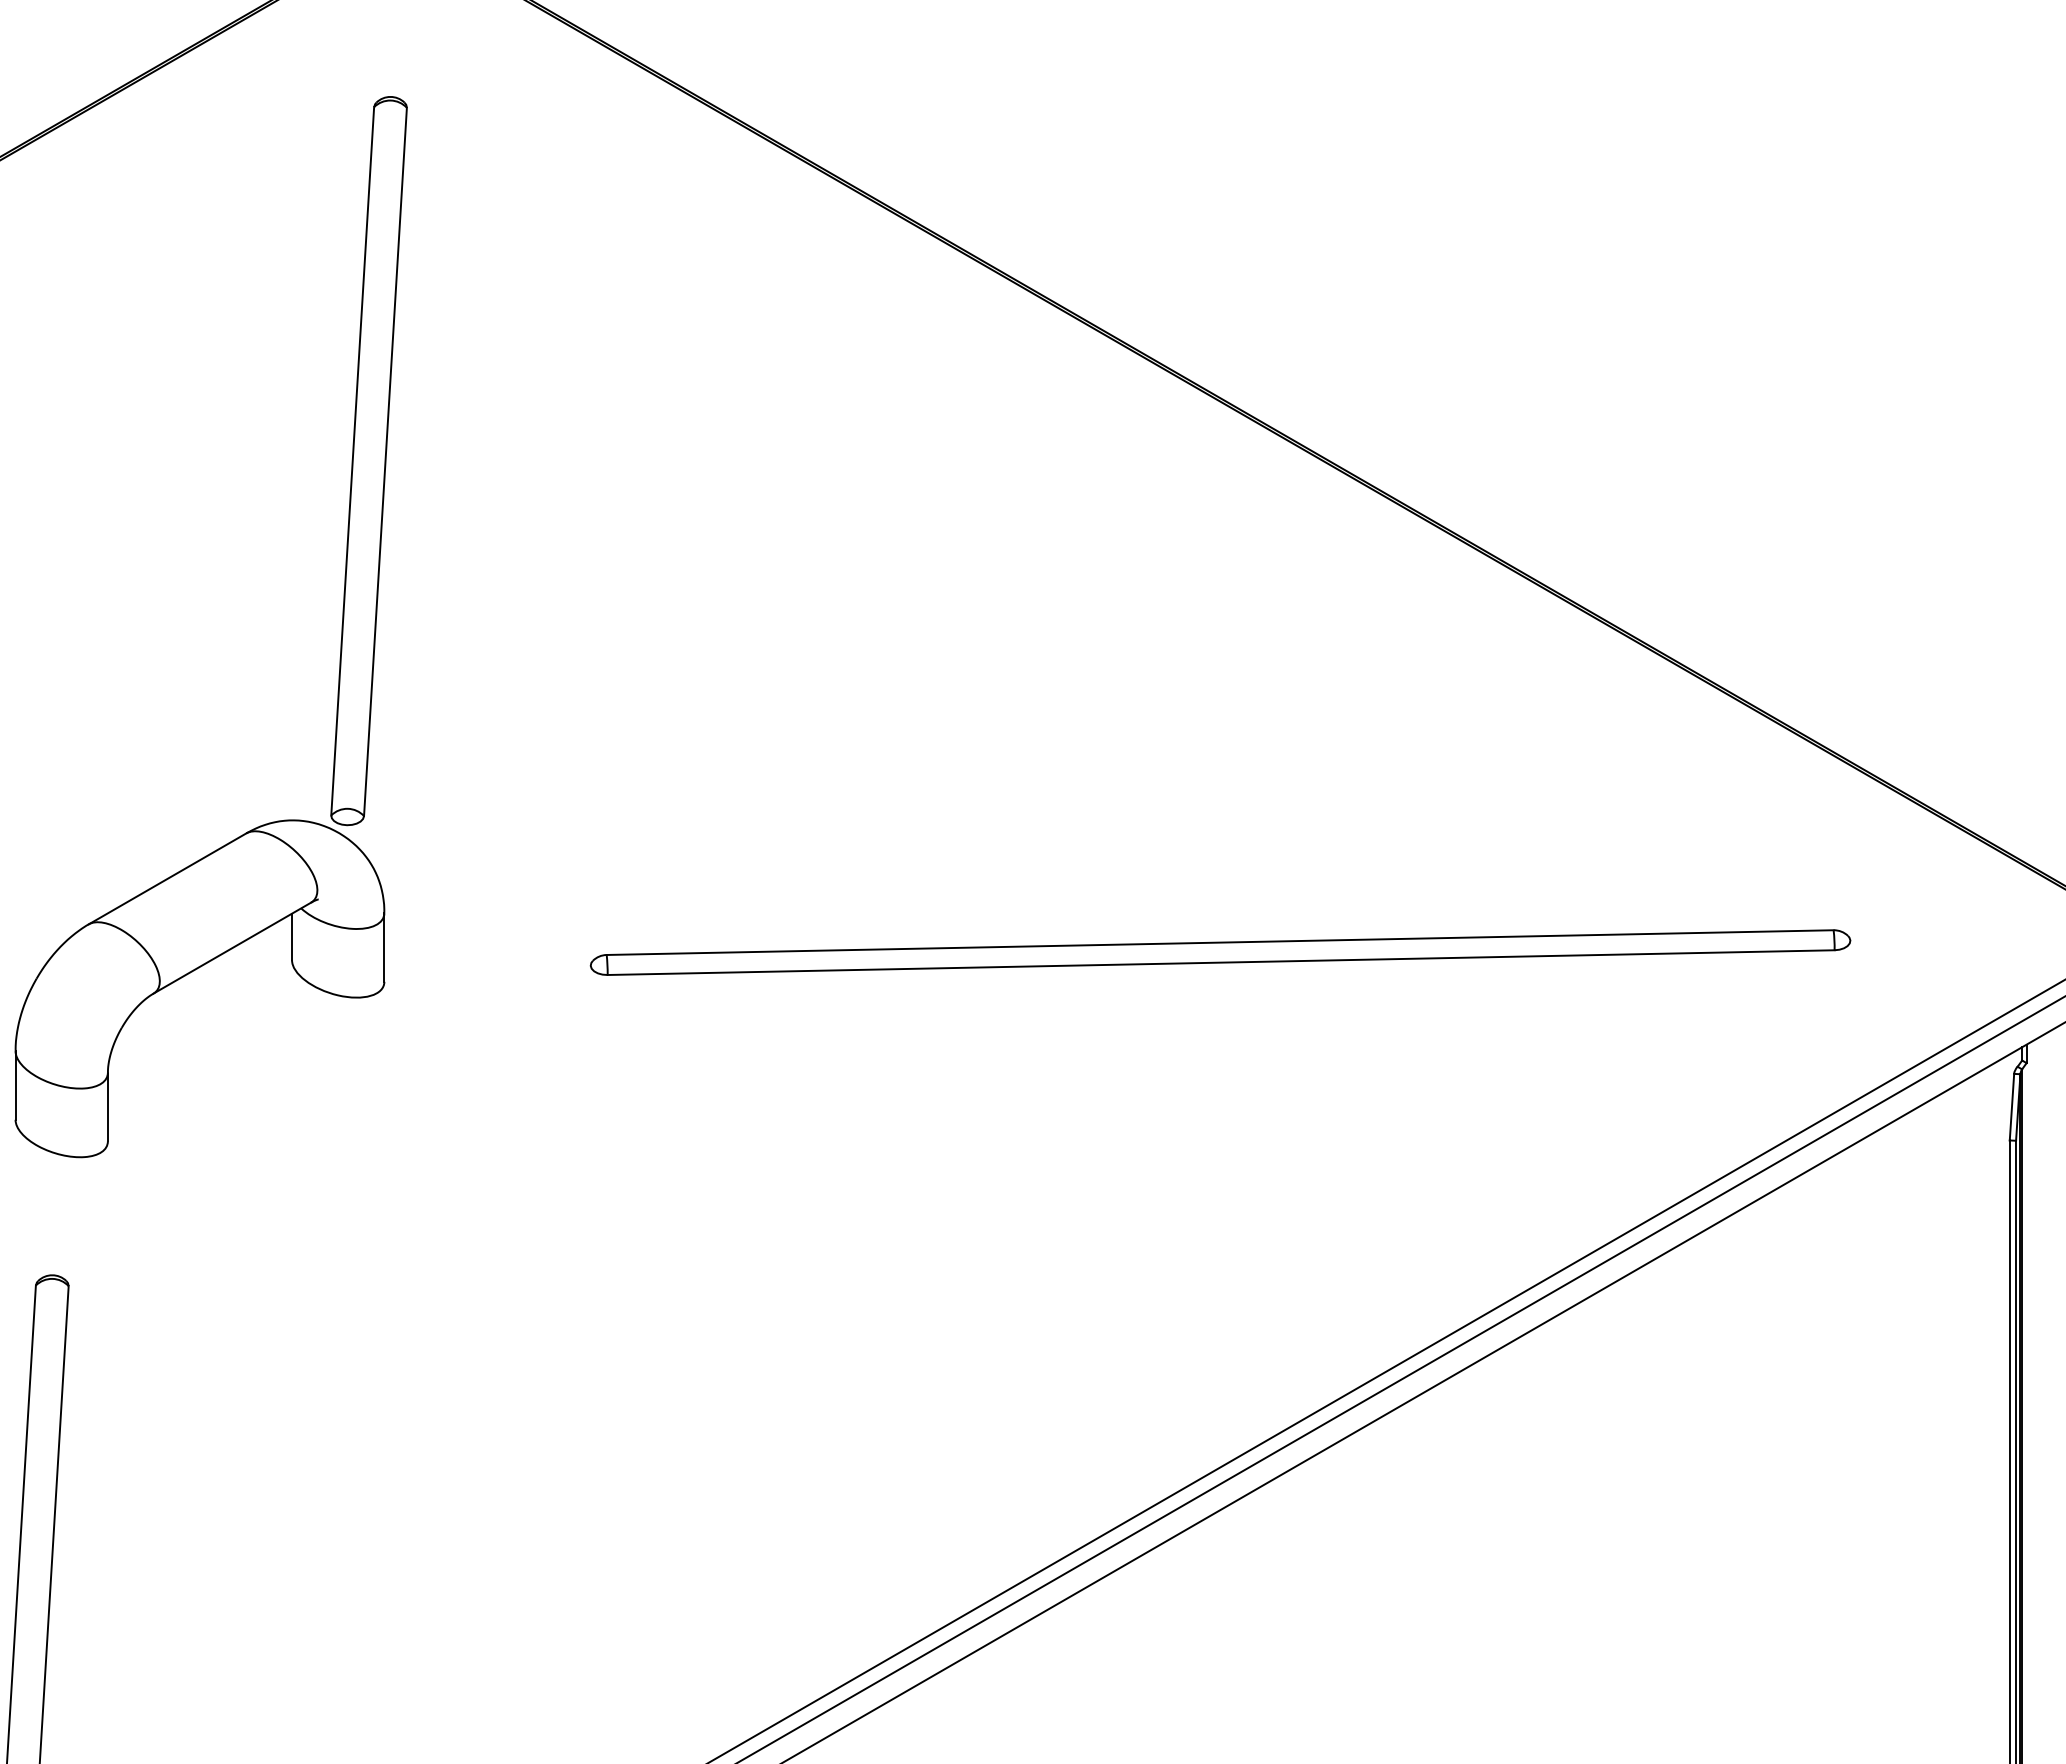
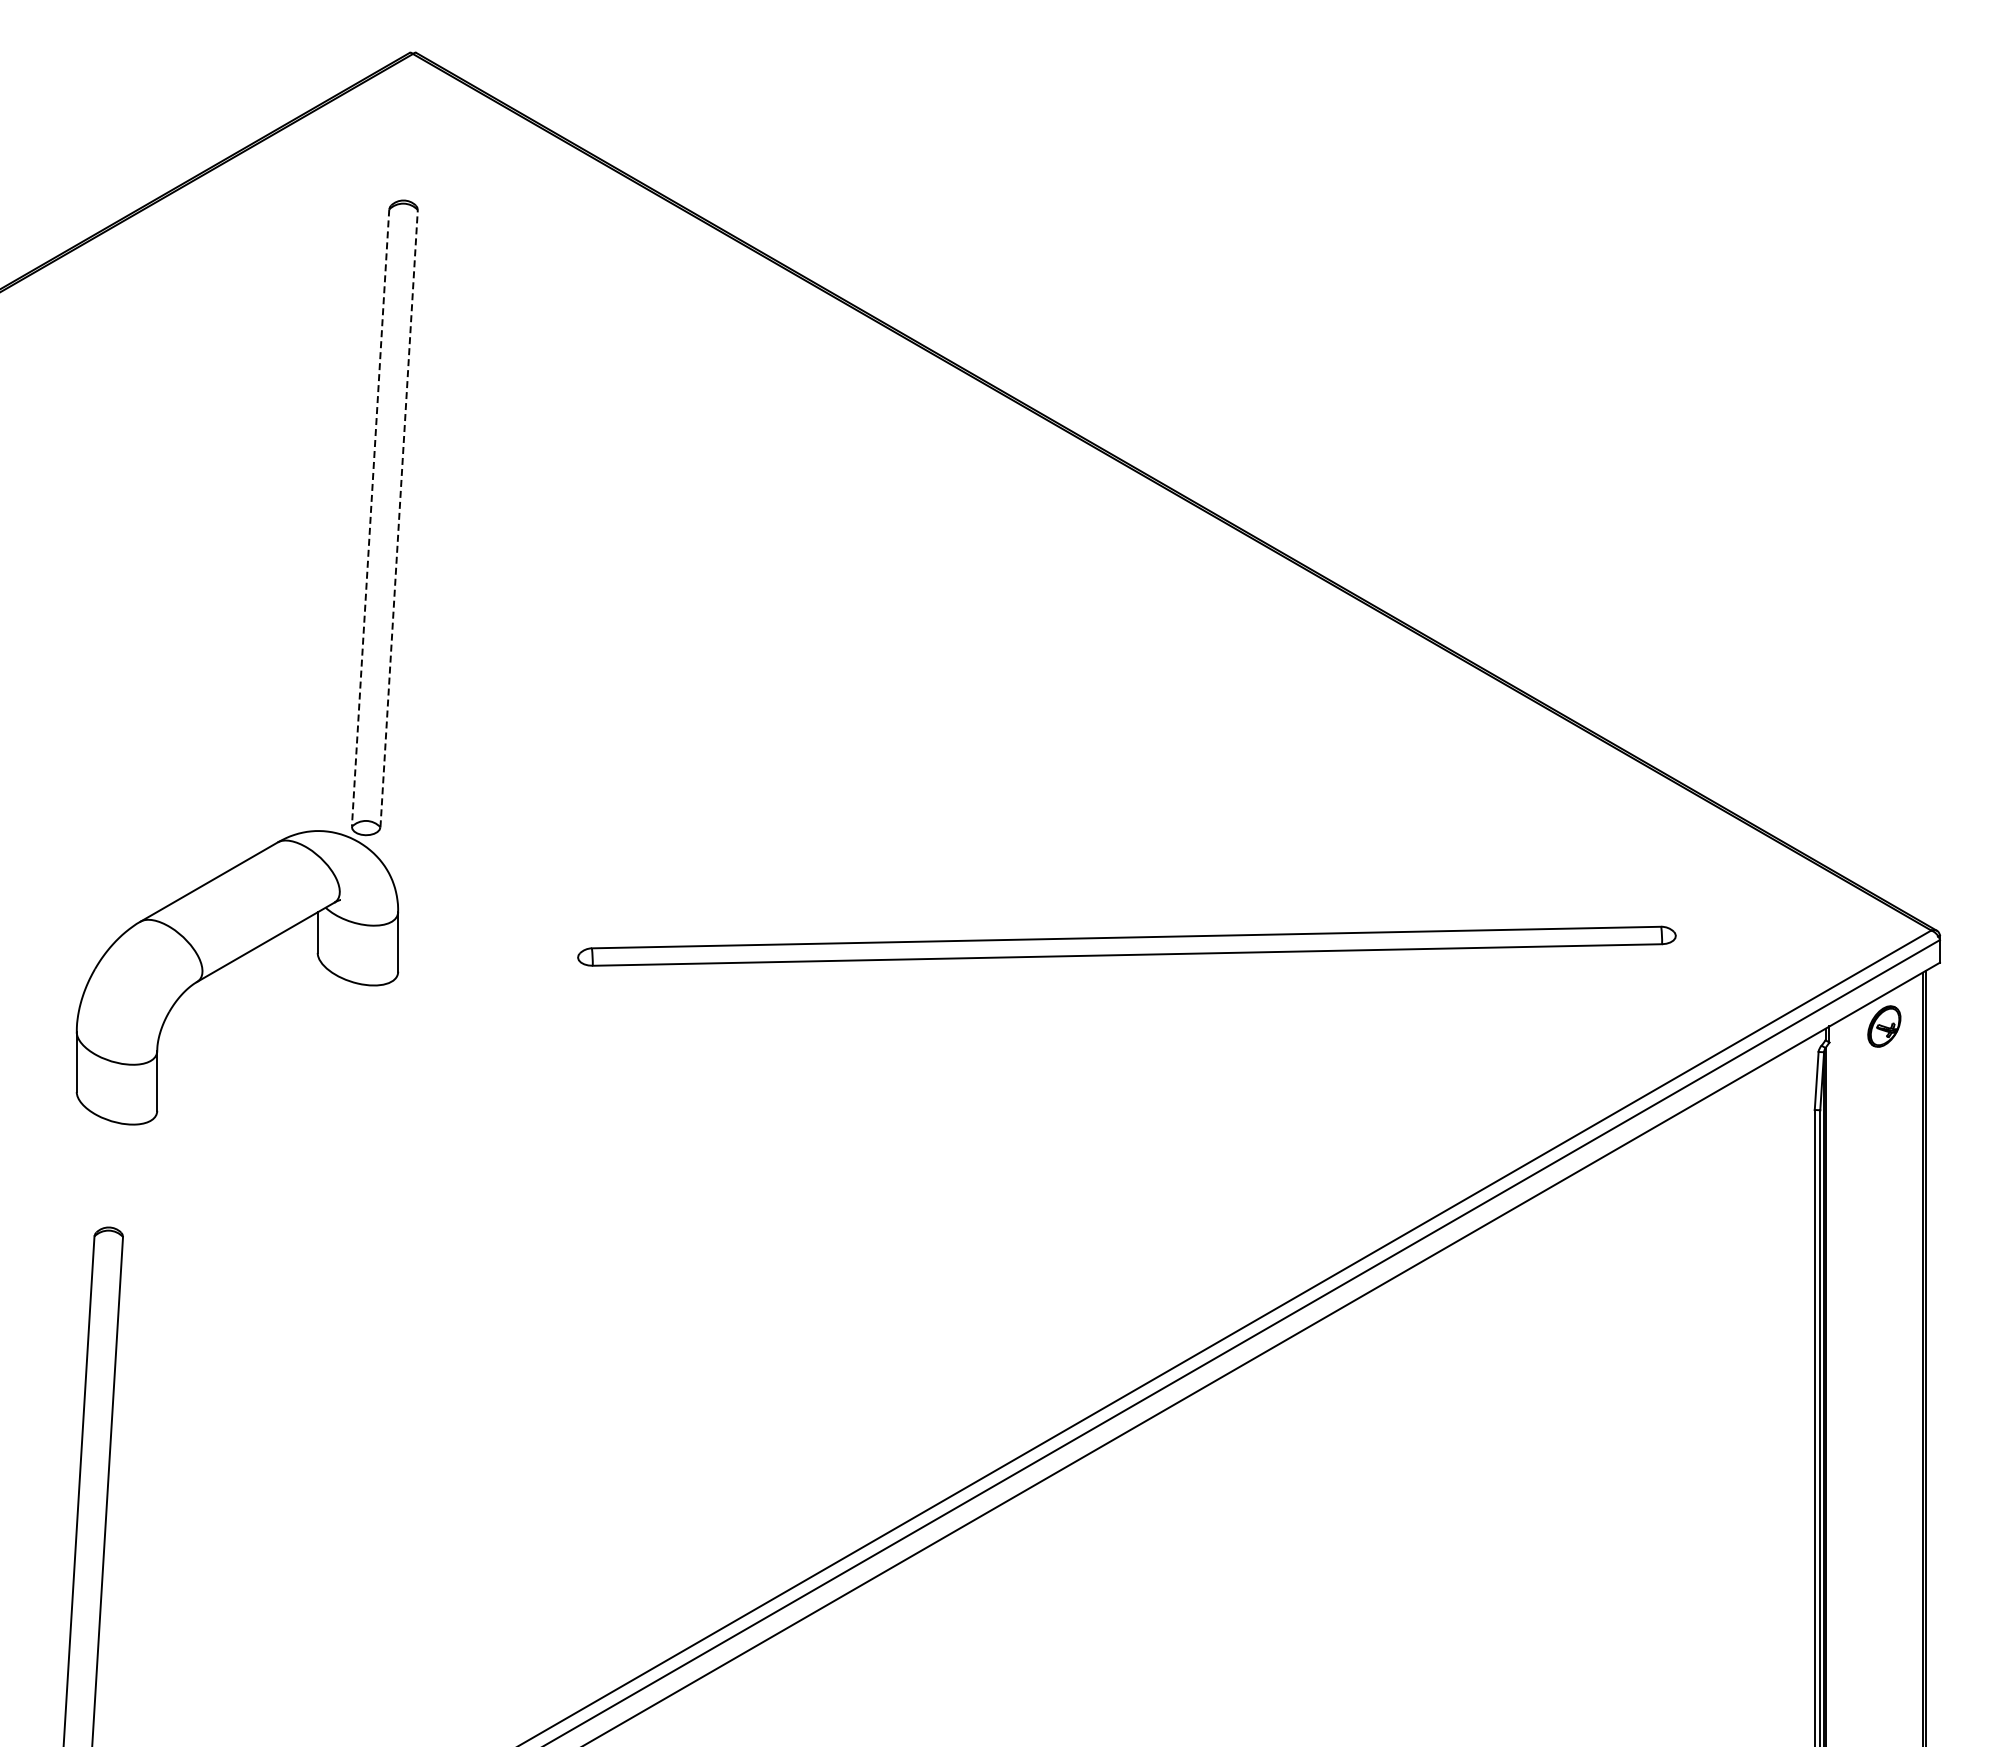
line: (352, 461) -> (370, 518), solid -> dashed
line: (385, 461) -> (399, 518), solid -> dashed

